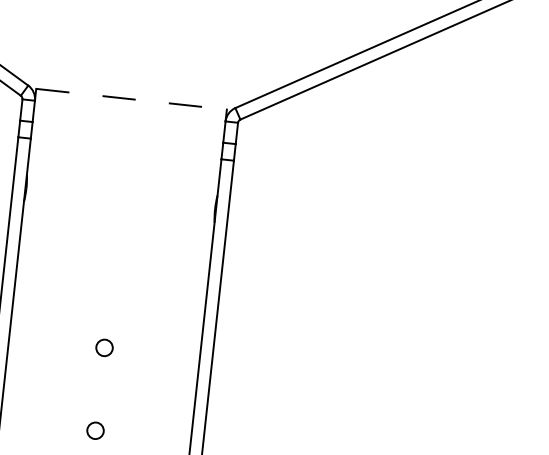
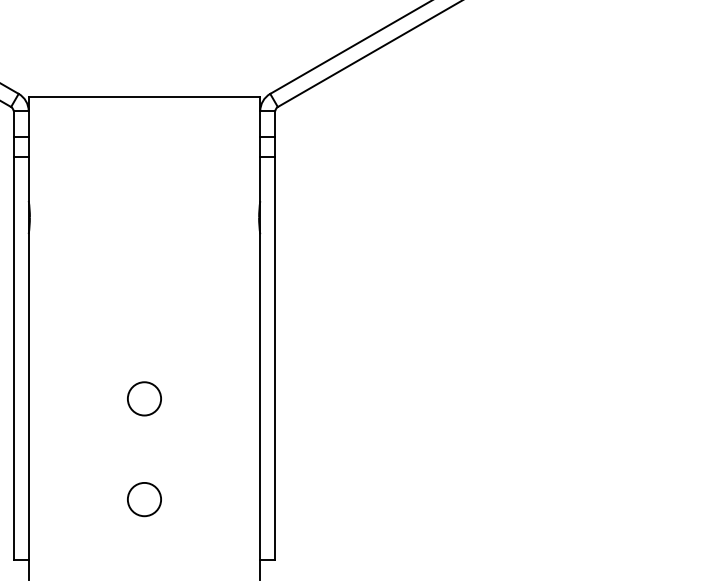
line: (131, 99) -> (144, 96), dashed -> solid
circle: (104, 347) -> (144, 398), size x1.67
circle: (95, 430) -> (144, 499), size x1.67

